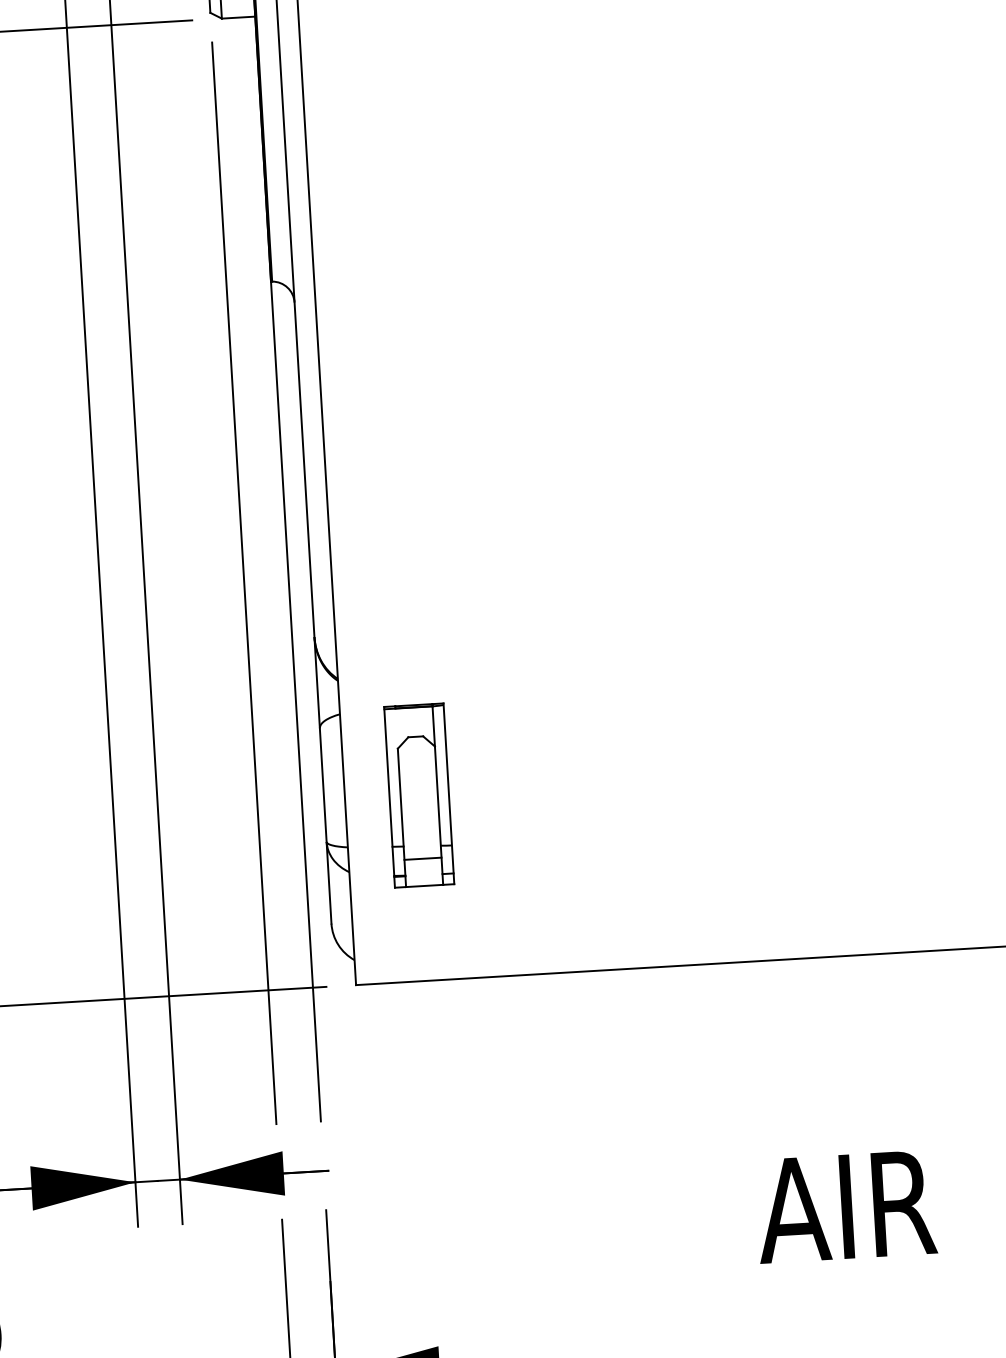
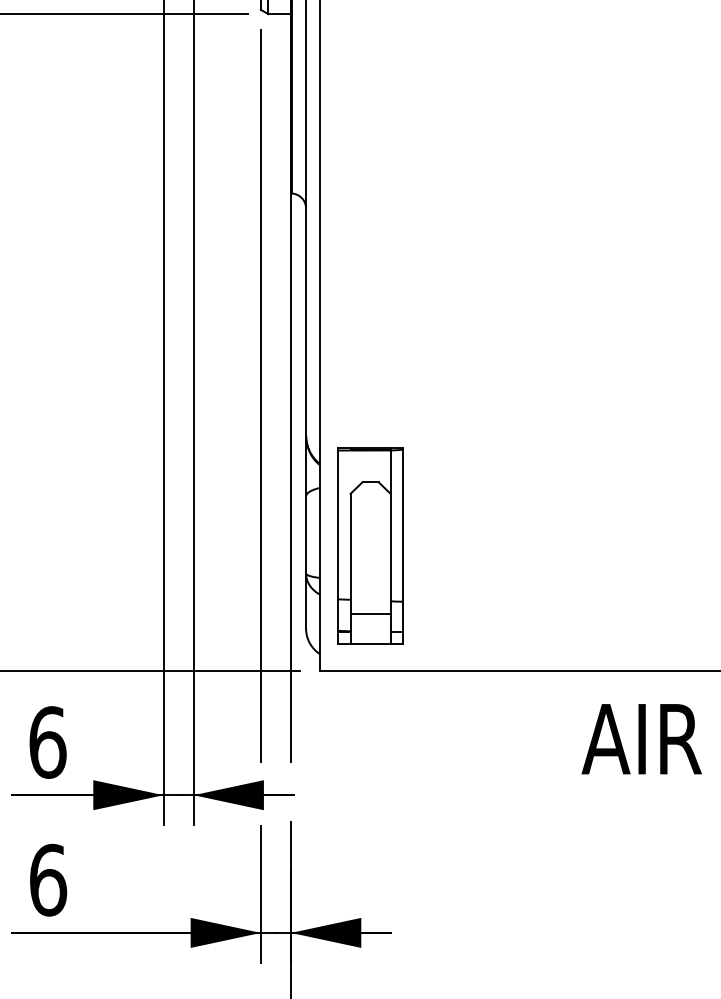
part: (417, 795) -> (369, 545), size x1.6
text: (845, 1207) -> (641, 739), moved

